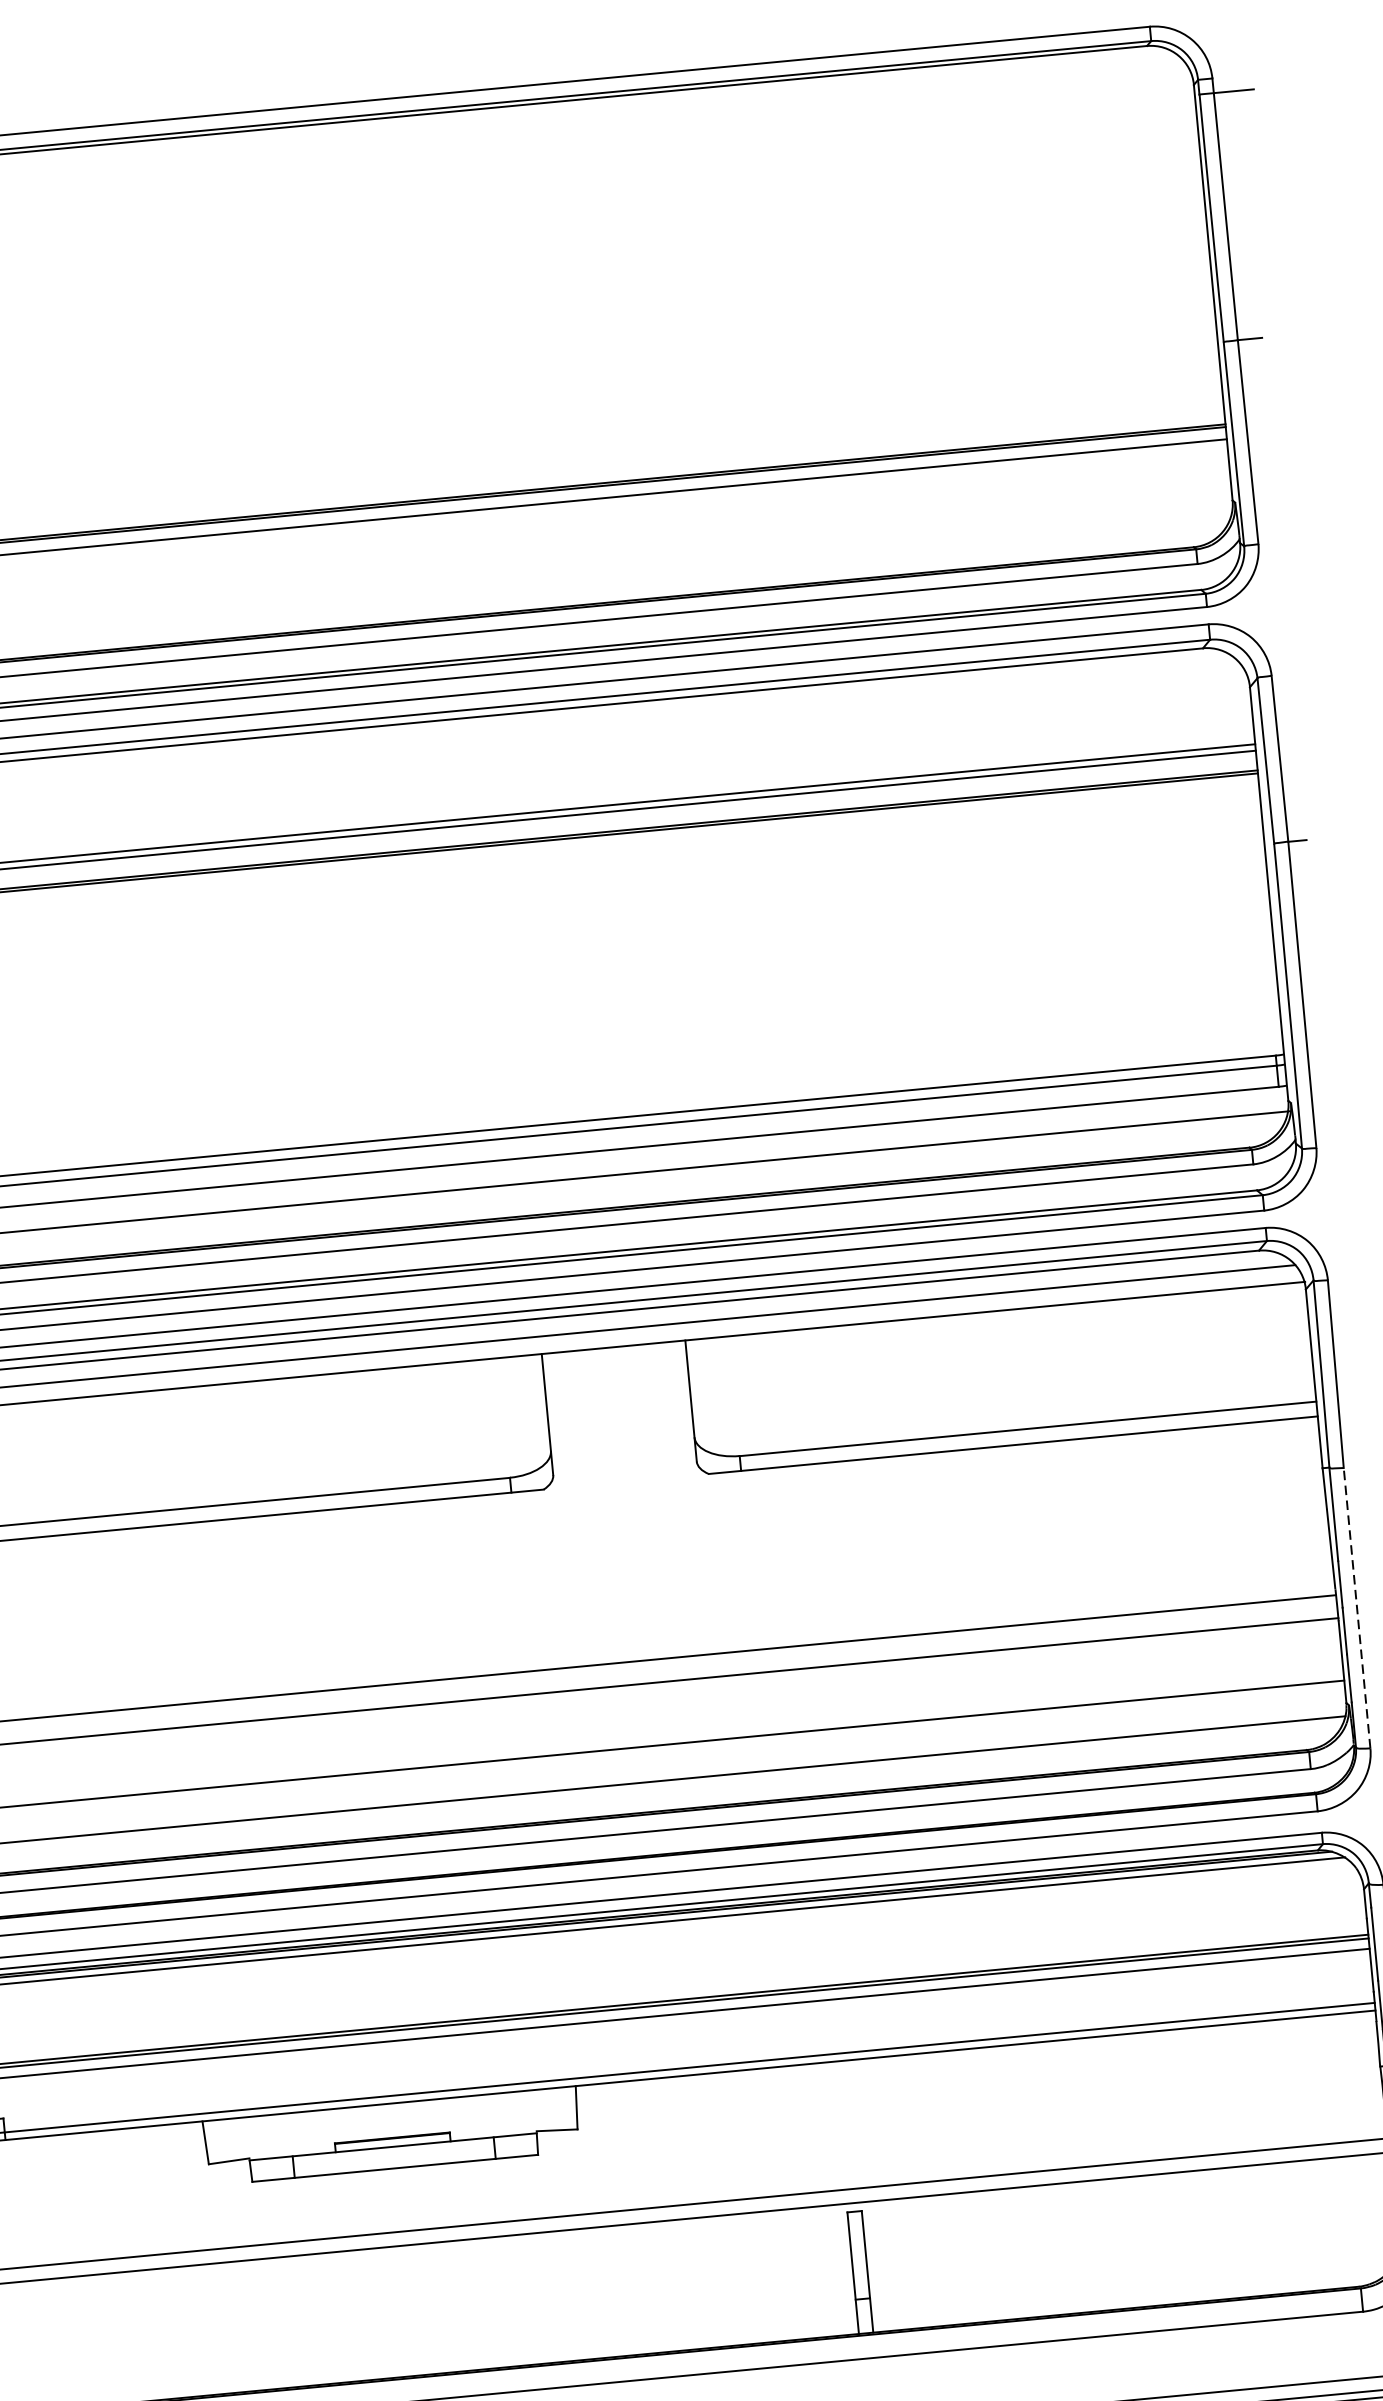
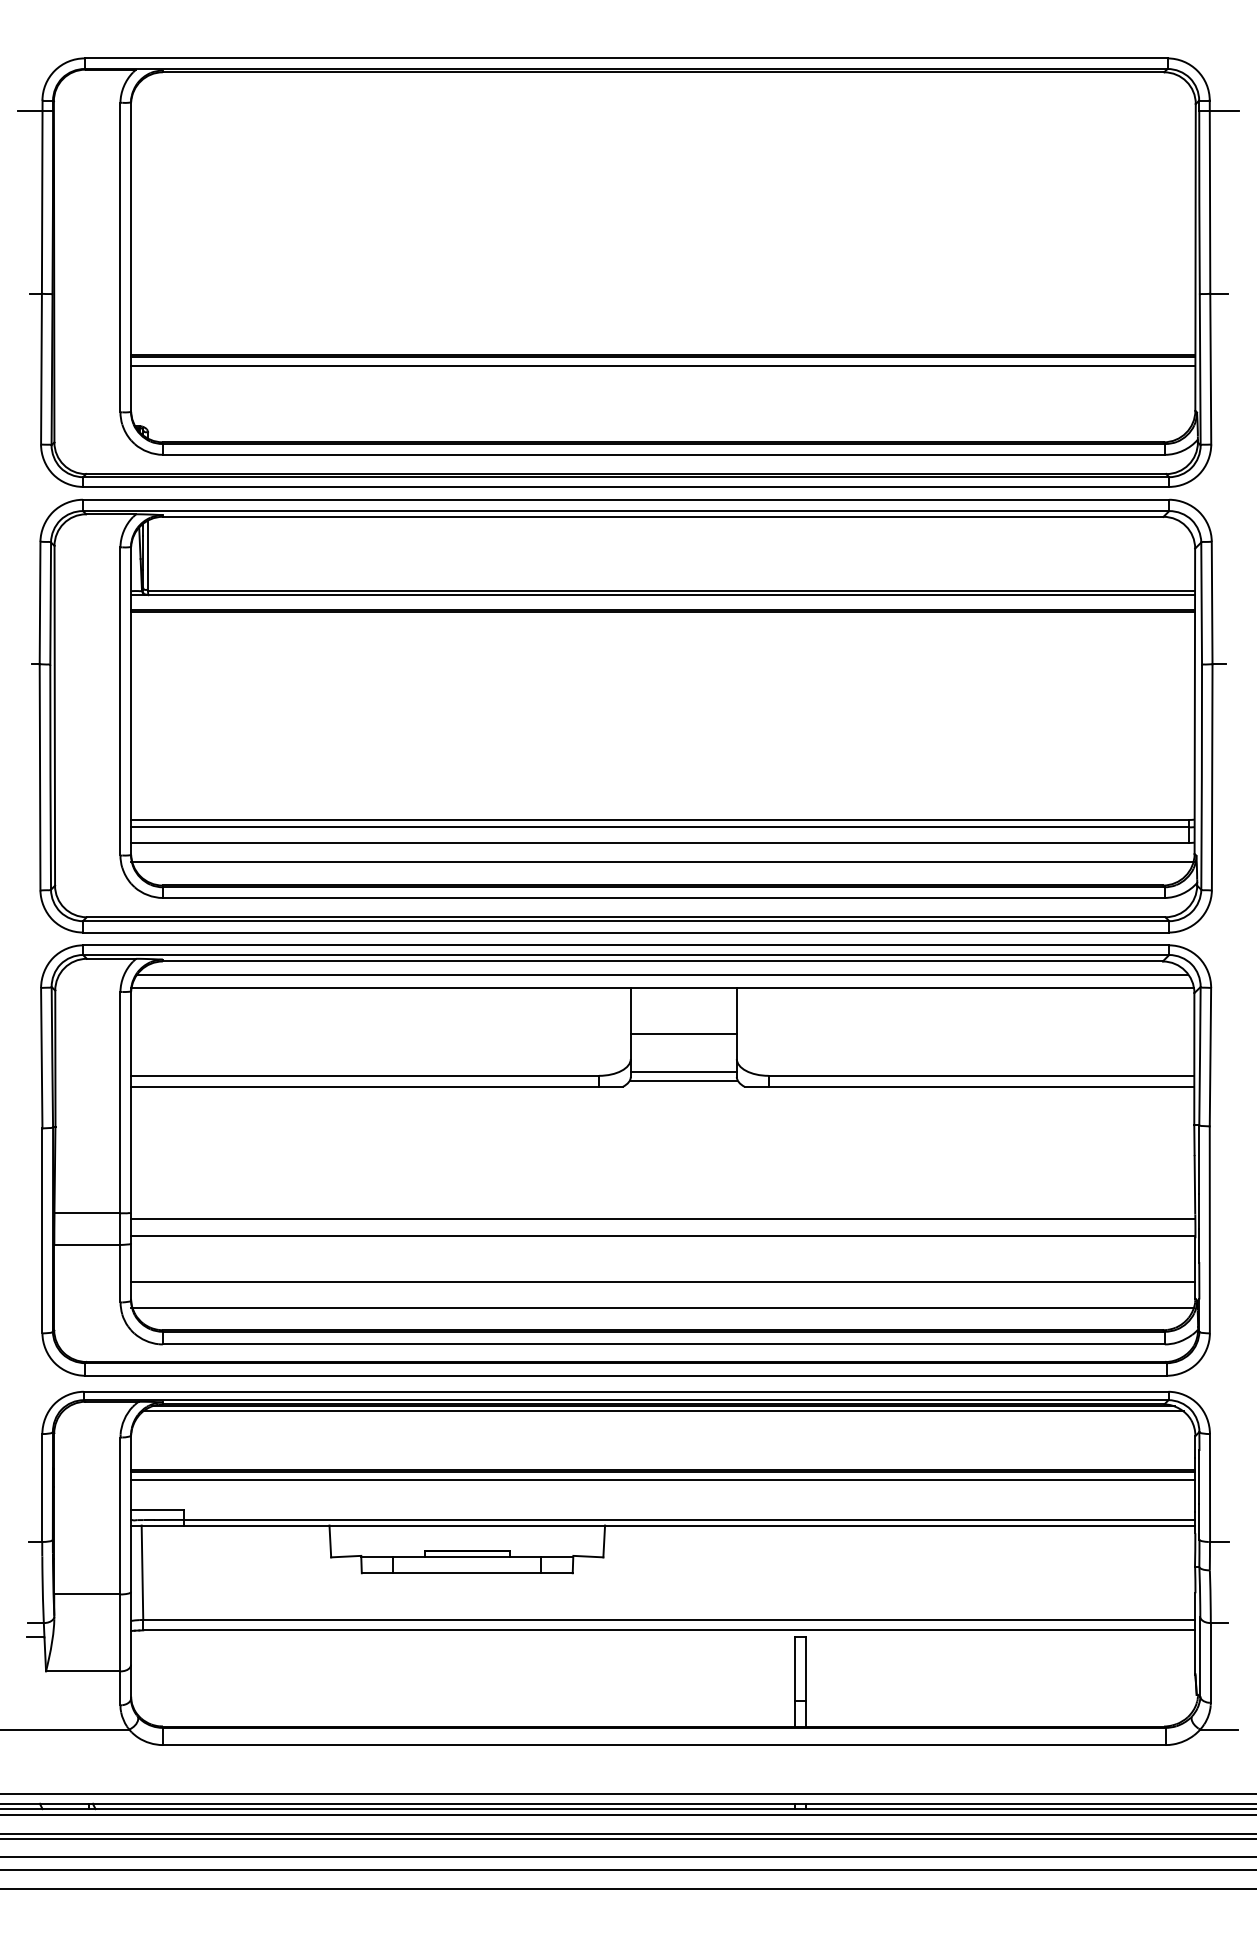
line: (619, 1410) -> (683, 1034), added
line: (624, 1462) -> (683, 1072), added
line: (625, 1474) -> (683, 1081), added
line: (1356, 1607) -> (1209, 1229), dashed -> solid

